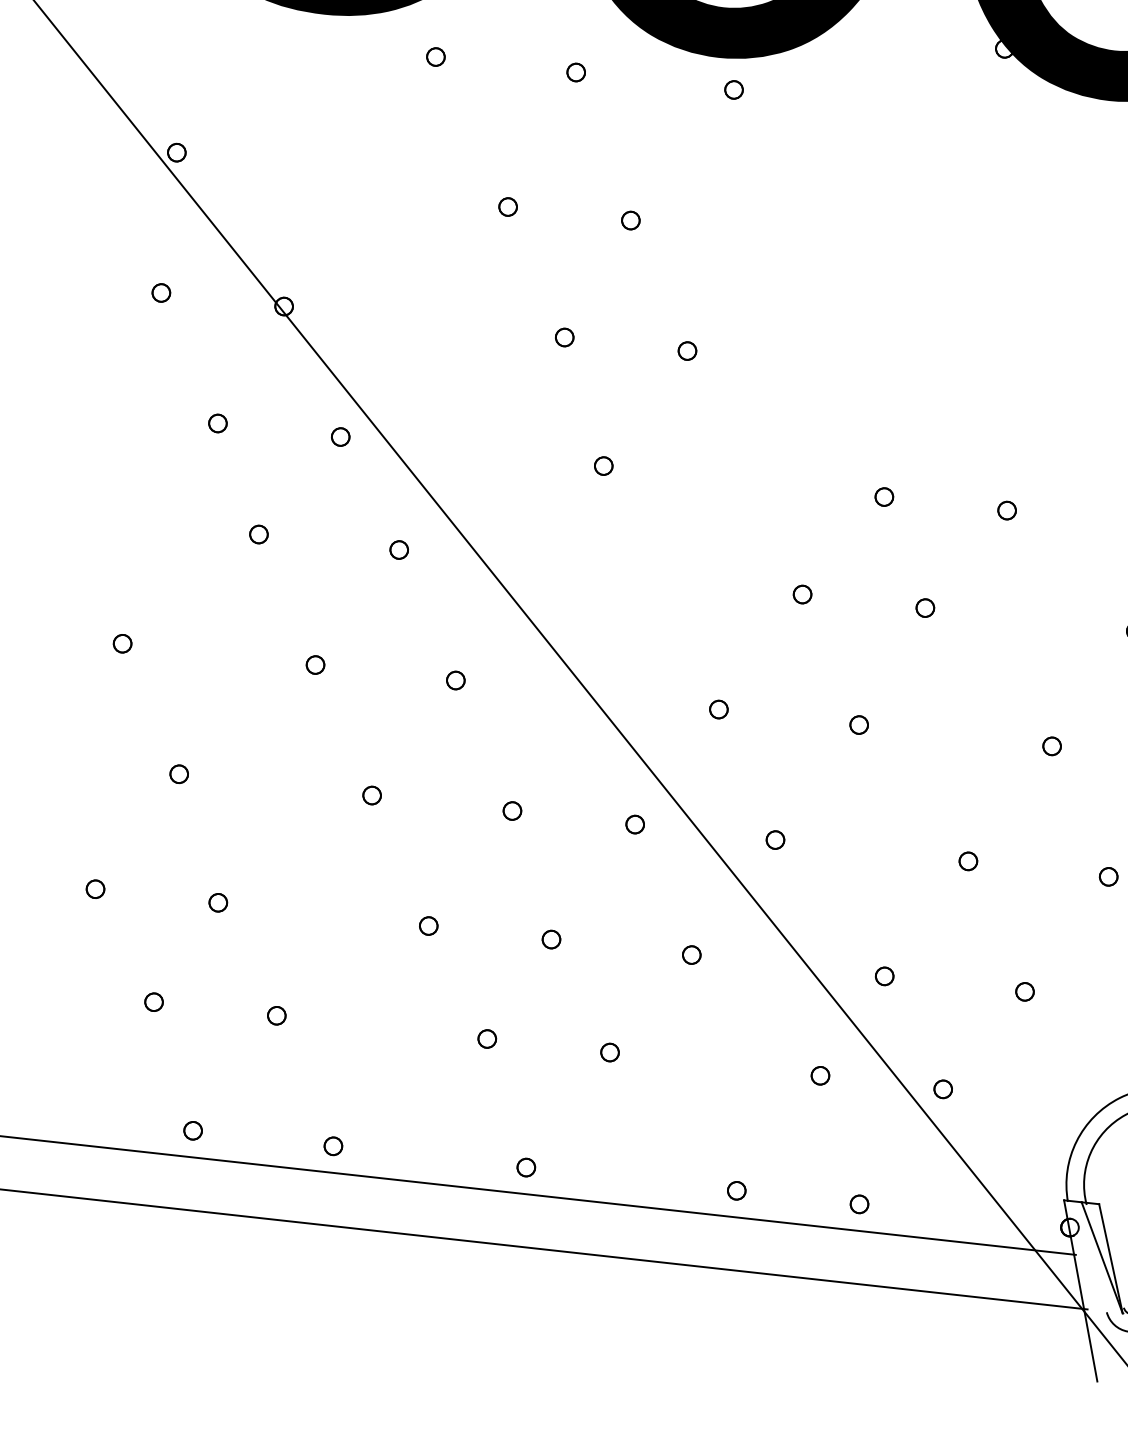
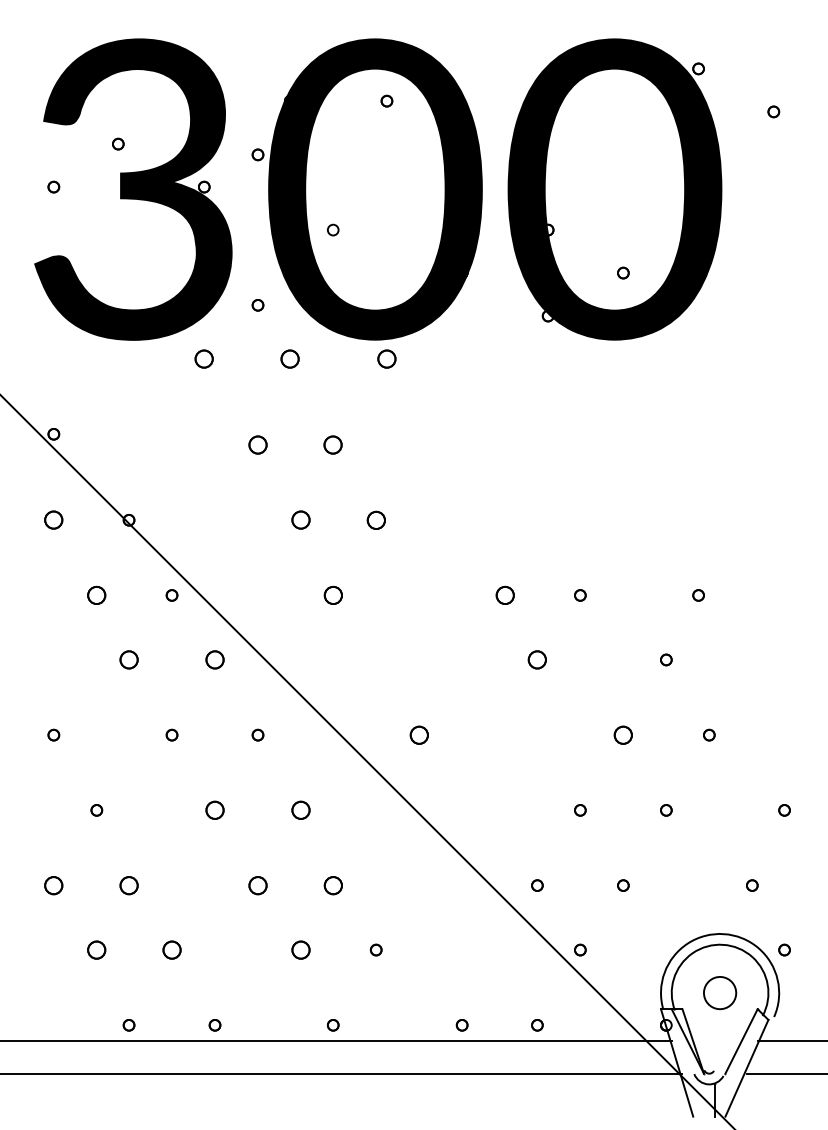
part: (436, 56) -> (204, 358), size x1.6
part: (576, 71) -> (290, 358), size x1.6
part: (733, 88) -> (386, 358), size x1.6
part: (507, 206) -> (257, 444), size x1.6
part: (631, 219) -> (333, 444), size x1.6
part: (160, 293) -> (53, 520), size x1.6
part: (563, 337) -> (300, 520), size x1.6
part: (686, 349) -> (375, 519), size x1.6
part: (217, 423) -> (96, 595), size x1.6
part: (602, 466) -> (332, 595), size x1.6
part: (883, 497) -> (504, 595), size x1.6
part: (258, 533) -> (128, 659), size x1.6
part: (398, 549) -> (214, 659), size x1.6
part: (801, 593) -> (461, 659), removed
part: (925, 607) -> (537, 659), size x1.6
part: (717, 708) -> (418, 734), size x1.6
part: (858, 723) -> (504, 734), removed
part: (1052, 745) -> (623, 734), size x1.6
part: (371, 795) -> (214, 810), size x1.6
part: (511, 811) -> (300, 810), size x1.6
part: (634, 824) -> (375, 810), removed
part: (774, 840) -> (461, 810), removed
part: (94, 889) -> (53, 885), size x1.6
part: (217, 902) -> (128, 885), size x1.6
part: (427, 925) -> (257, 885), size x1.6
part: (550, 939) -> (332, 885), size x1.6
part: (690, 954) -> (418, 885), removed
part: (153, 1001) -> (96, 949), size x1.6
part: (276, 1014) -> (171, 949), size x1.6
part: (486, 1037) -> (300, 949), size x1.6
part: (819, 1074) -> (504, 949), removed

